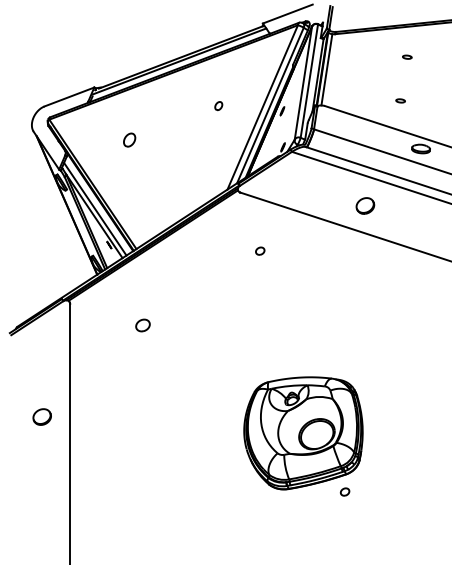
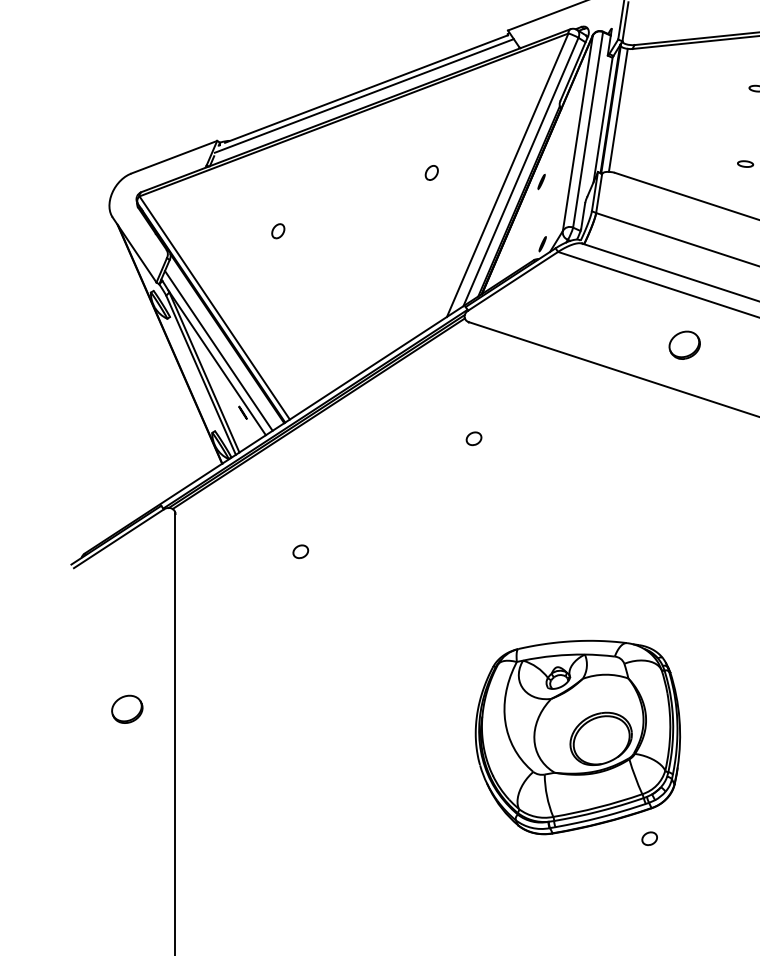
part: (129, 139) -> (277, 230), size x0.62
part: (260, 250) -> (474, 437), moved
part: (142, 325) -> (300, 551), size x0.62

